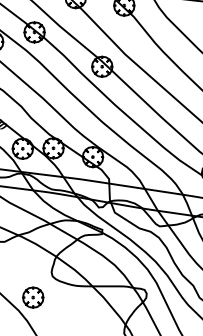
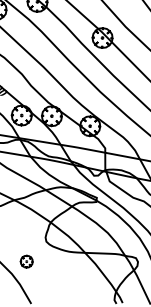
part: (33, 297) -> (26, 261), size x0.6

